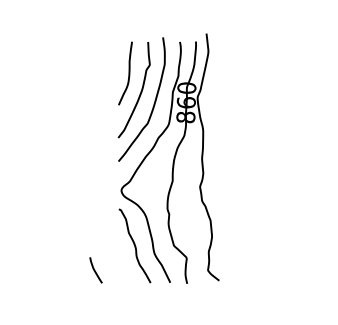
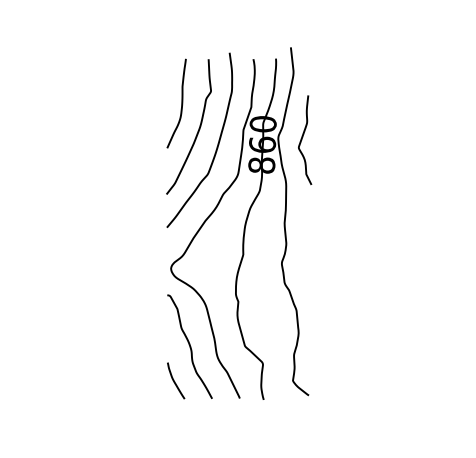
curve: (215, 98) -> (303, 138), added
curve: (95, 270) -> (175, 381), moved

